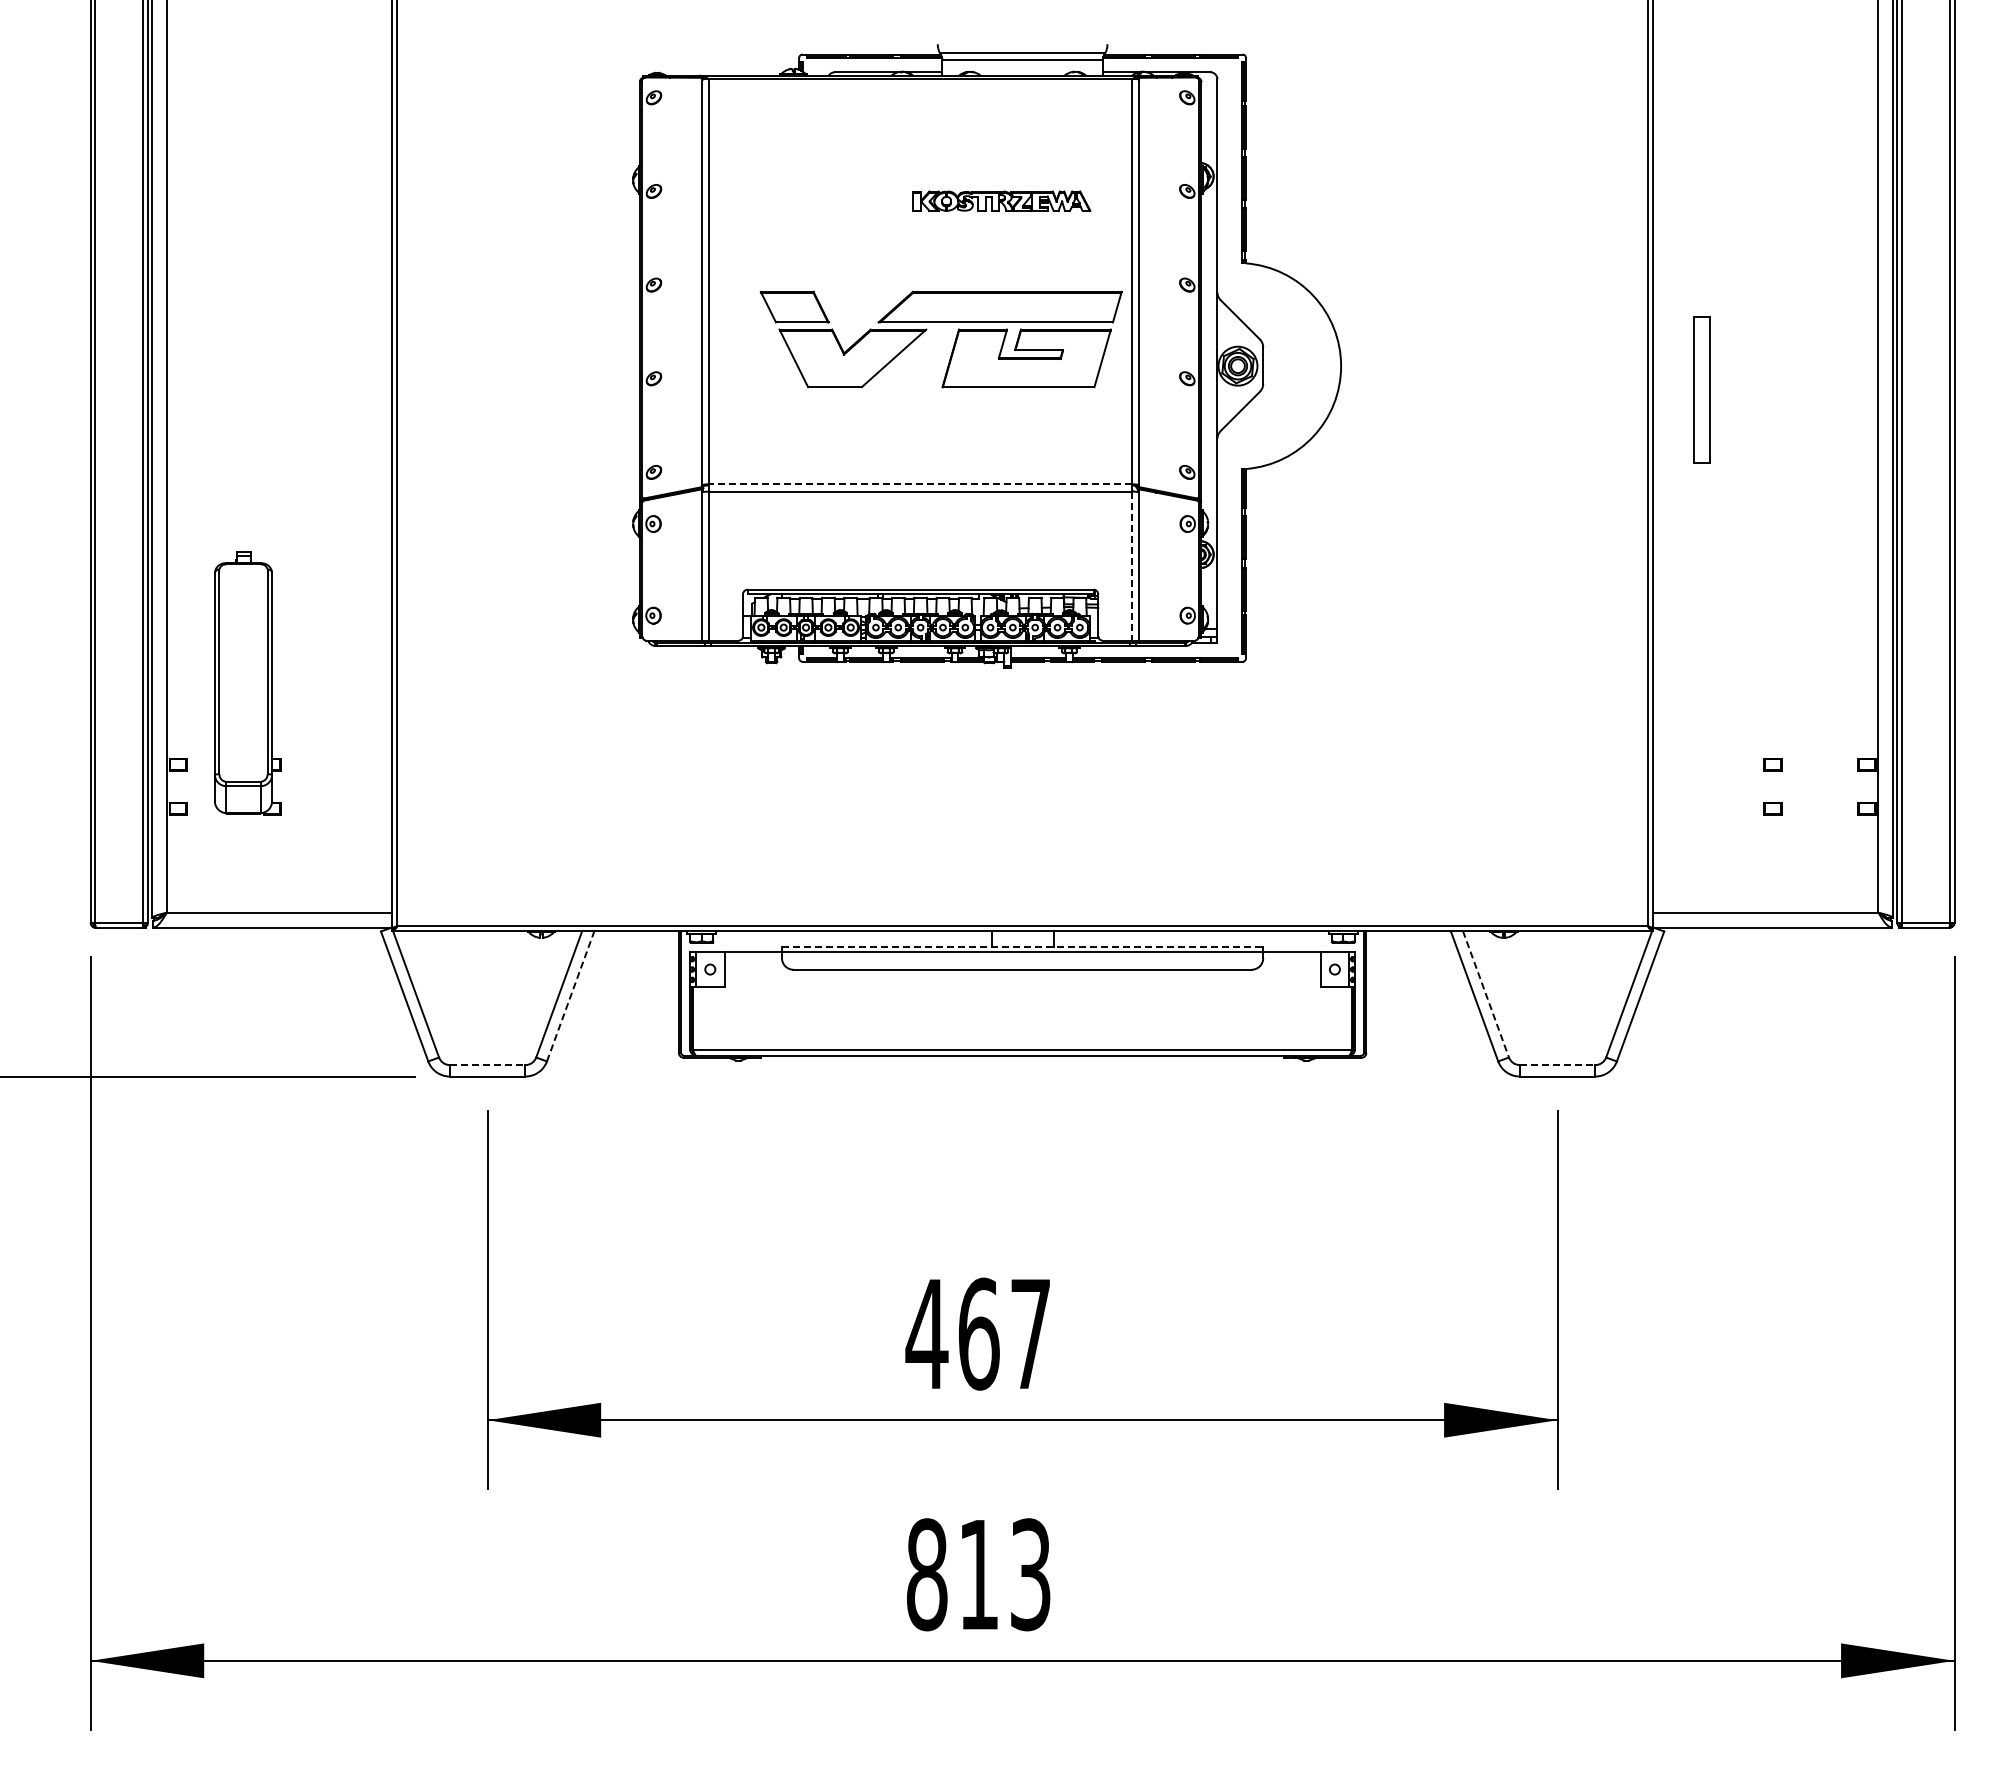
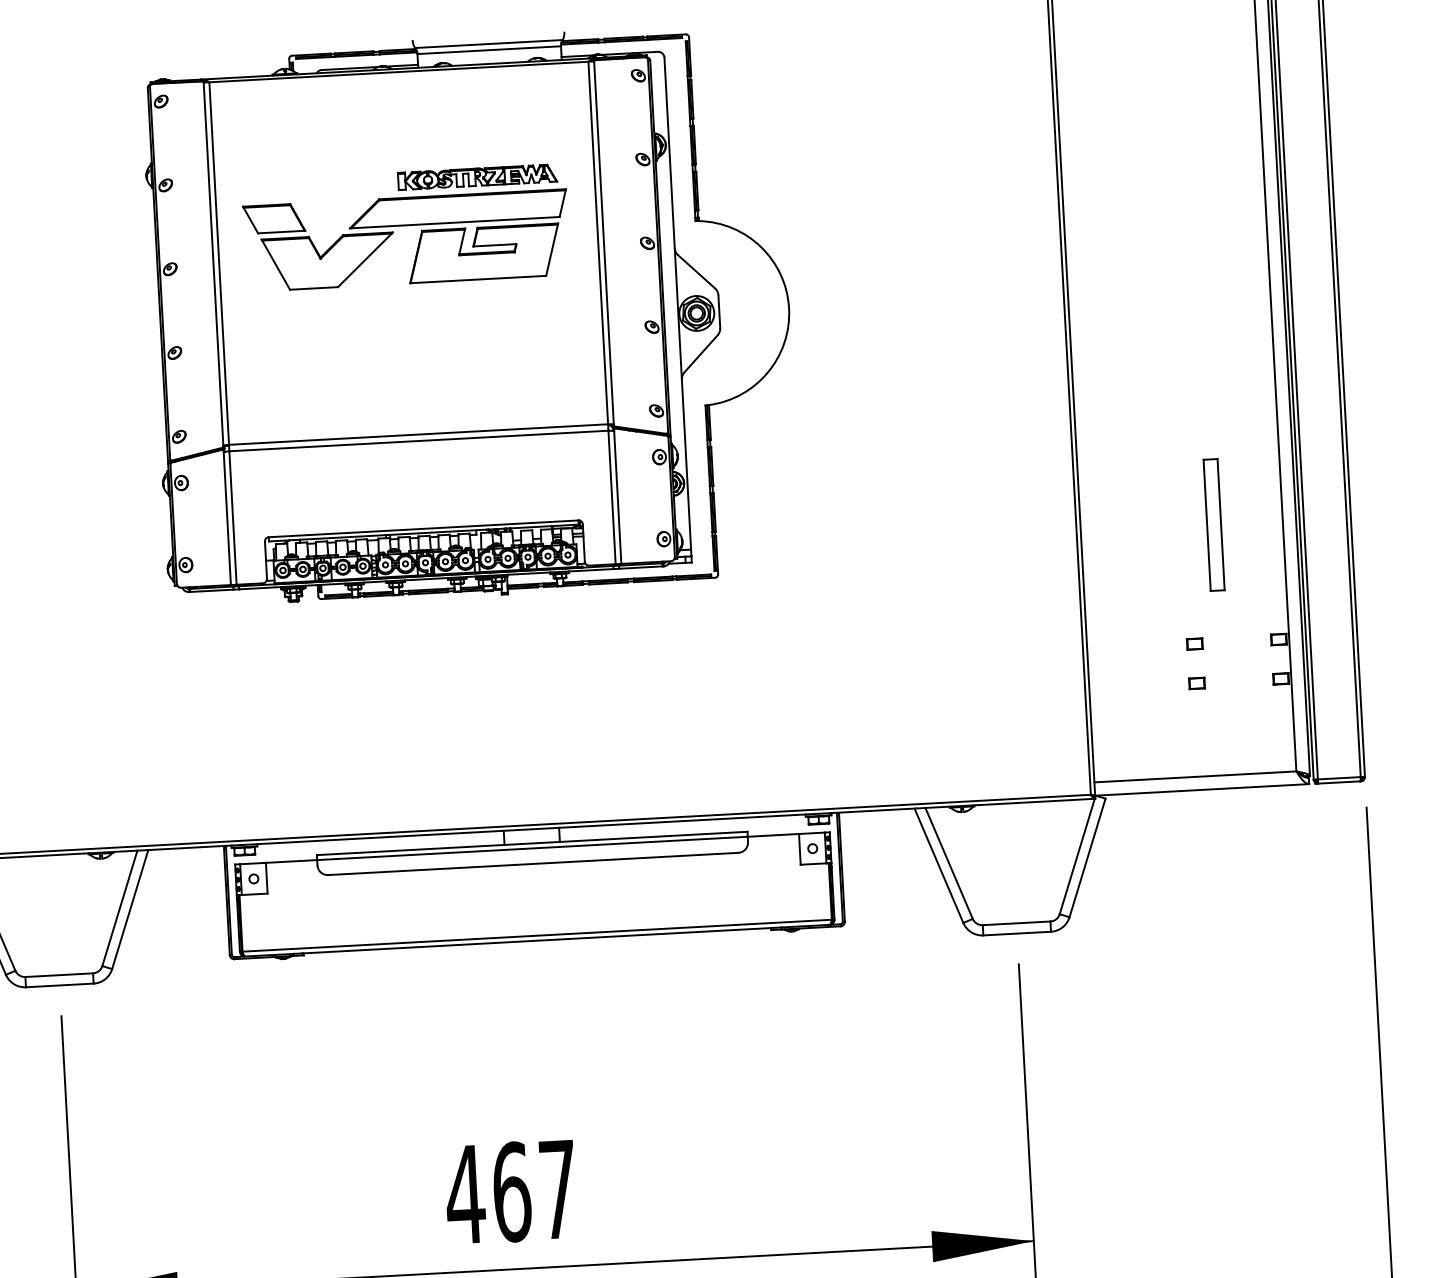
part: (953, 344) -> (418, 244), moved
part: (1701, 389) -> (1213, 524), moved
line: (920, 484) -> (418, 434), dashed -> solid
line: (1132, 566) -> (612, 497), dashed -> solid
line: (1022, 946) -> (532, 843), dashed -> solid
line: (1486, 994) -> (949, 863), dashed -> solid
line: (570, 996) -> (130, 909), dashed -> solid
line: (487, 1065) -> (59, 975), dashed -> solid
line: (1557, 1065) -> (1016, 923), dashed -> solid

